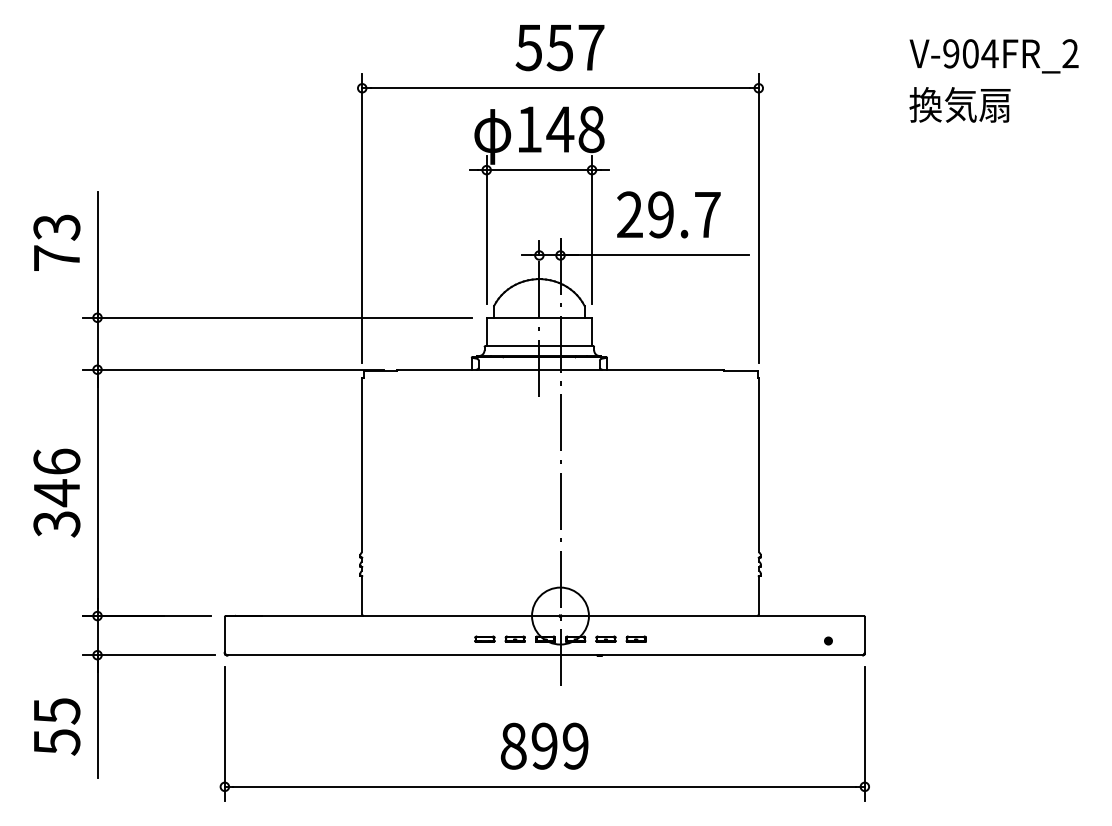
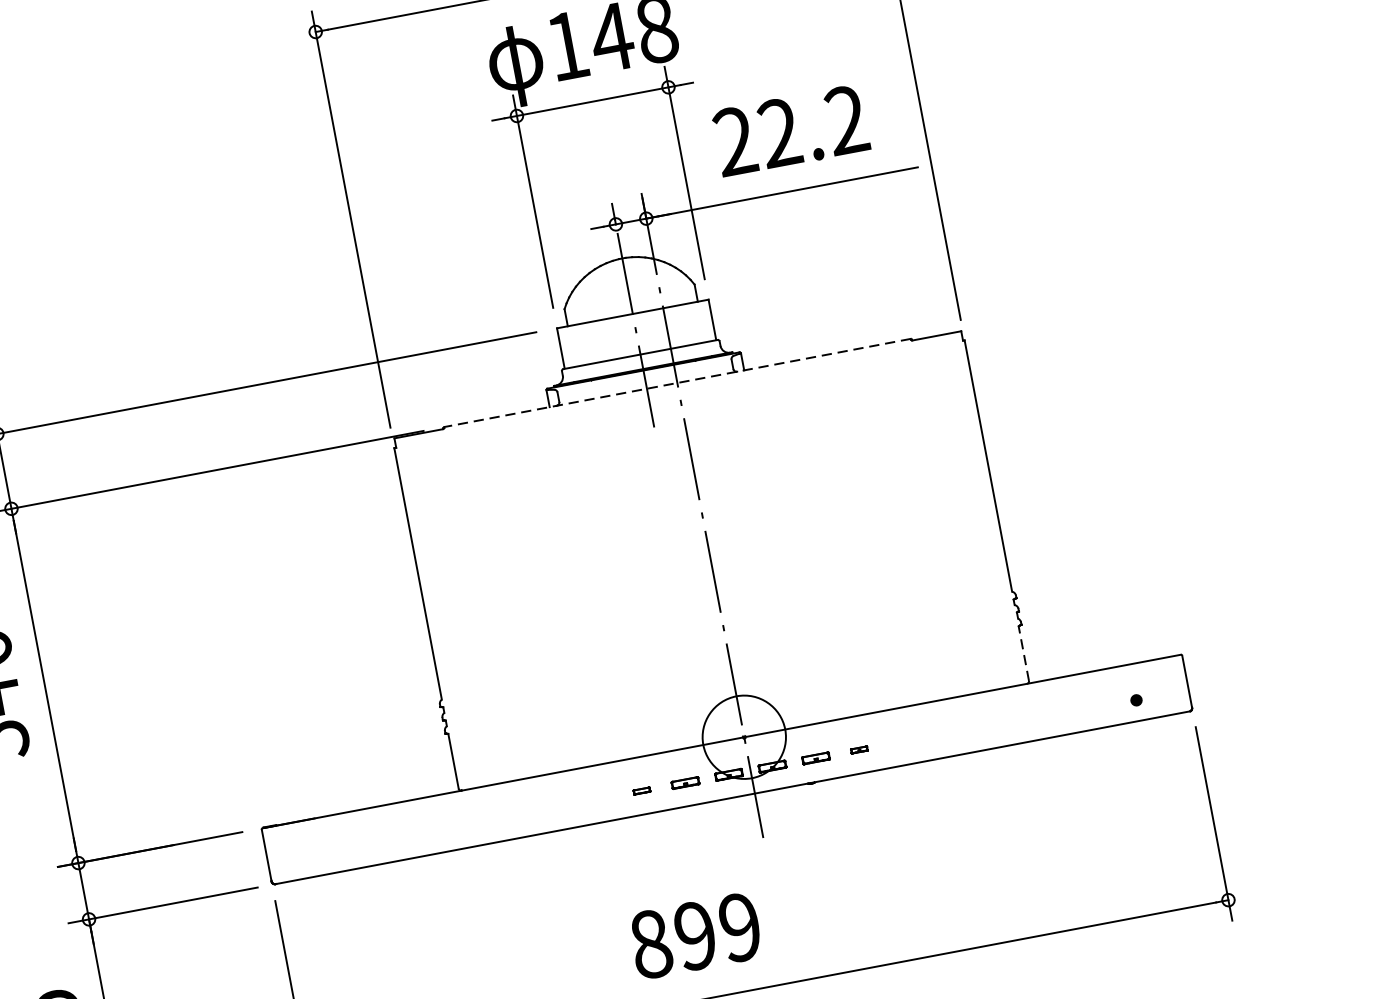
text: (684, 214) -> (813, 126), 29.7 -> 22.2
line: (560, 369) -> (677, 382), solid -> dashed
line: (758, 594) -> (1023, 652), solid -> dashed
part: (484, 638) -> (641, 790), size x0.6
part: (635, 638) -> (858, 749), size x0.6
text: (544, 745) -> (695, 934), moved

